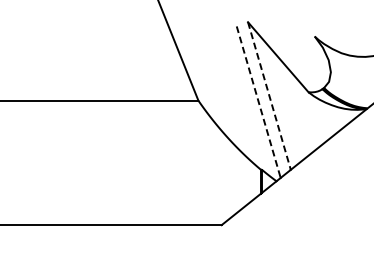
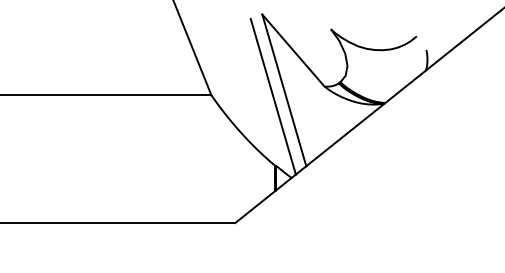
line: (269, 96) -> (284, 90), dashed -> solid
line: (258, 102) -> (273, 97), dashed -> solid

